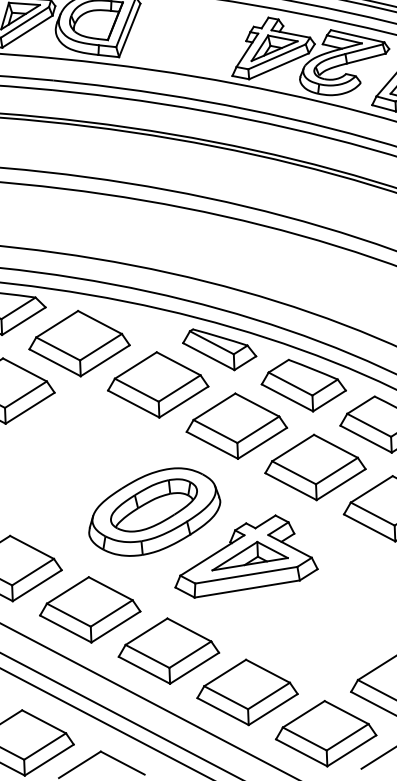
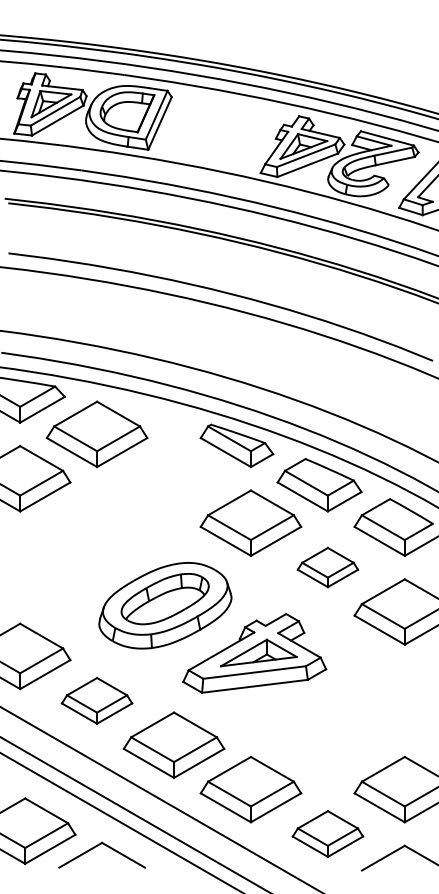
part: (157, 384) -> (173, 478), removed
part: (314, 467) -> (327, 567), size x0.6
part: (89, 609) -> (96, 700), size x0.7
part: (325, 733) -> (327, 833), size x0.7

